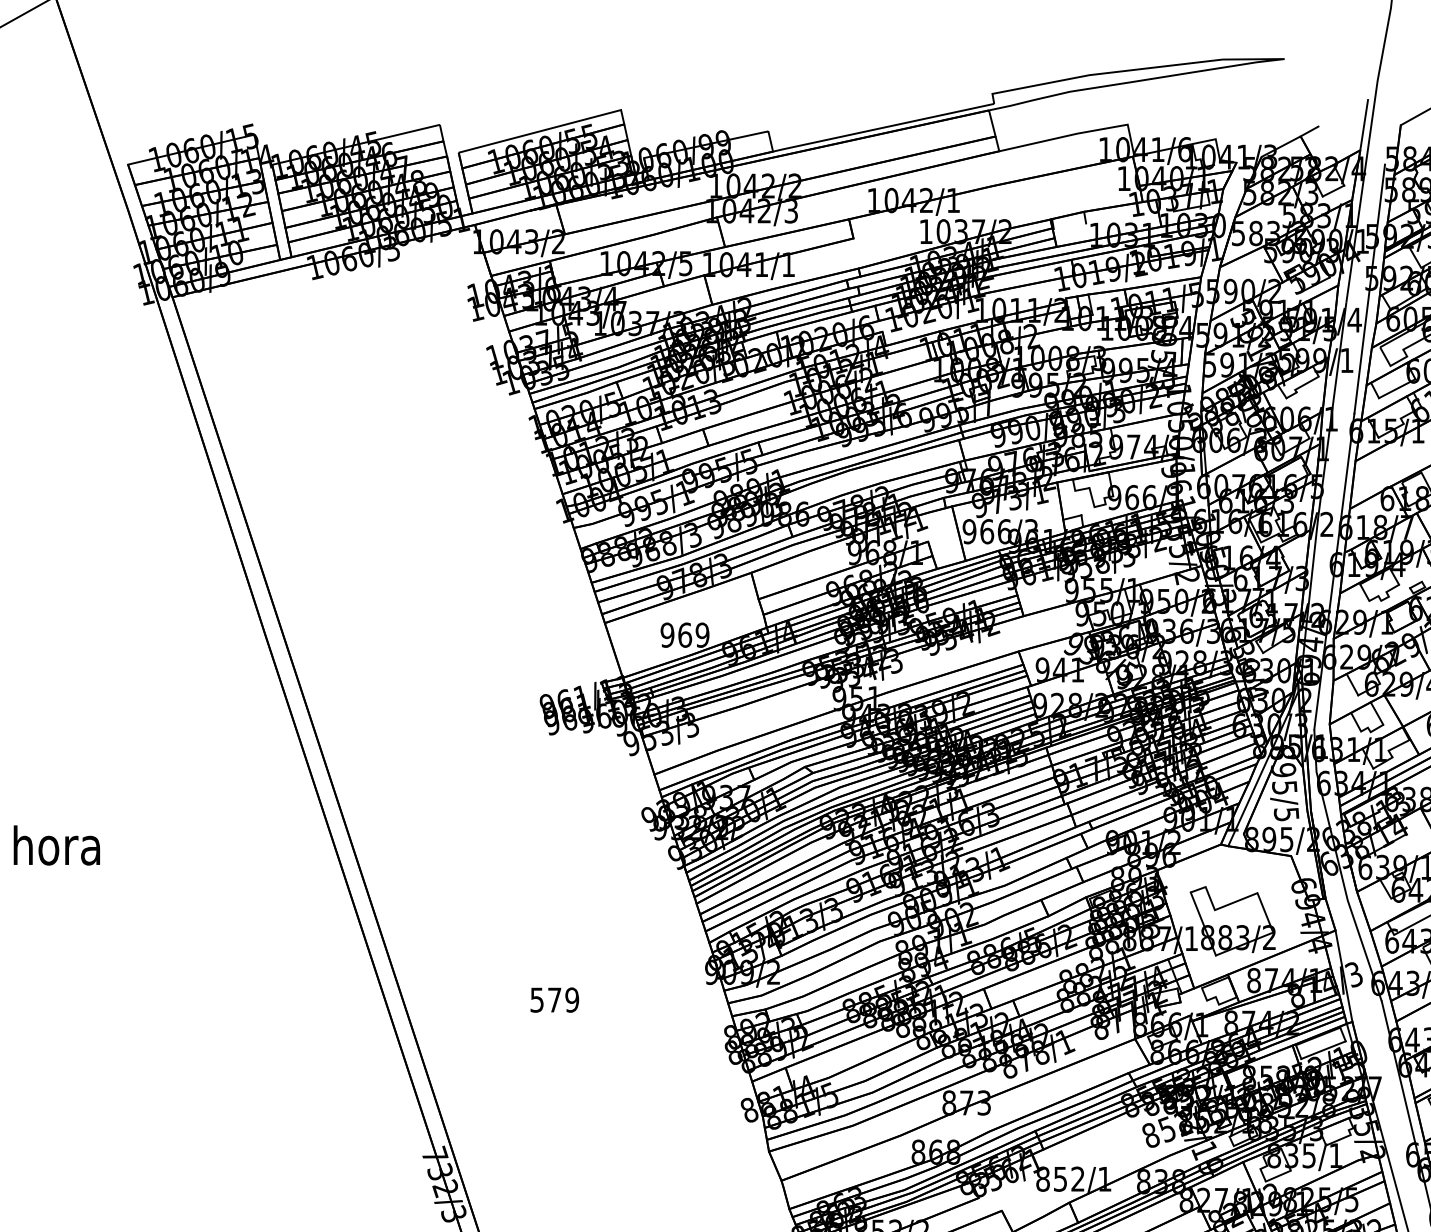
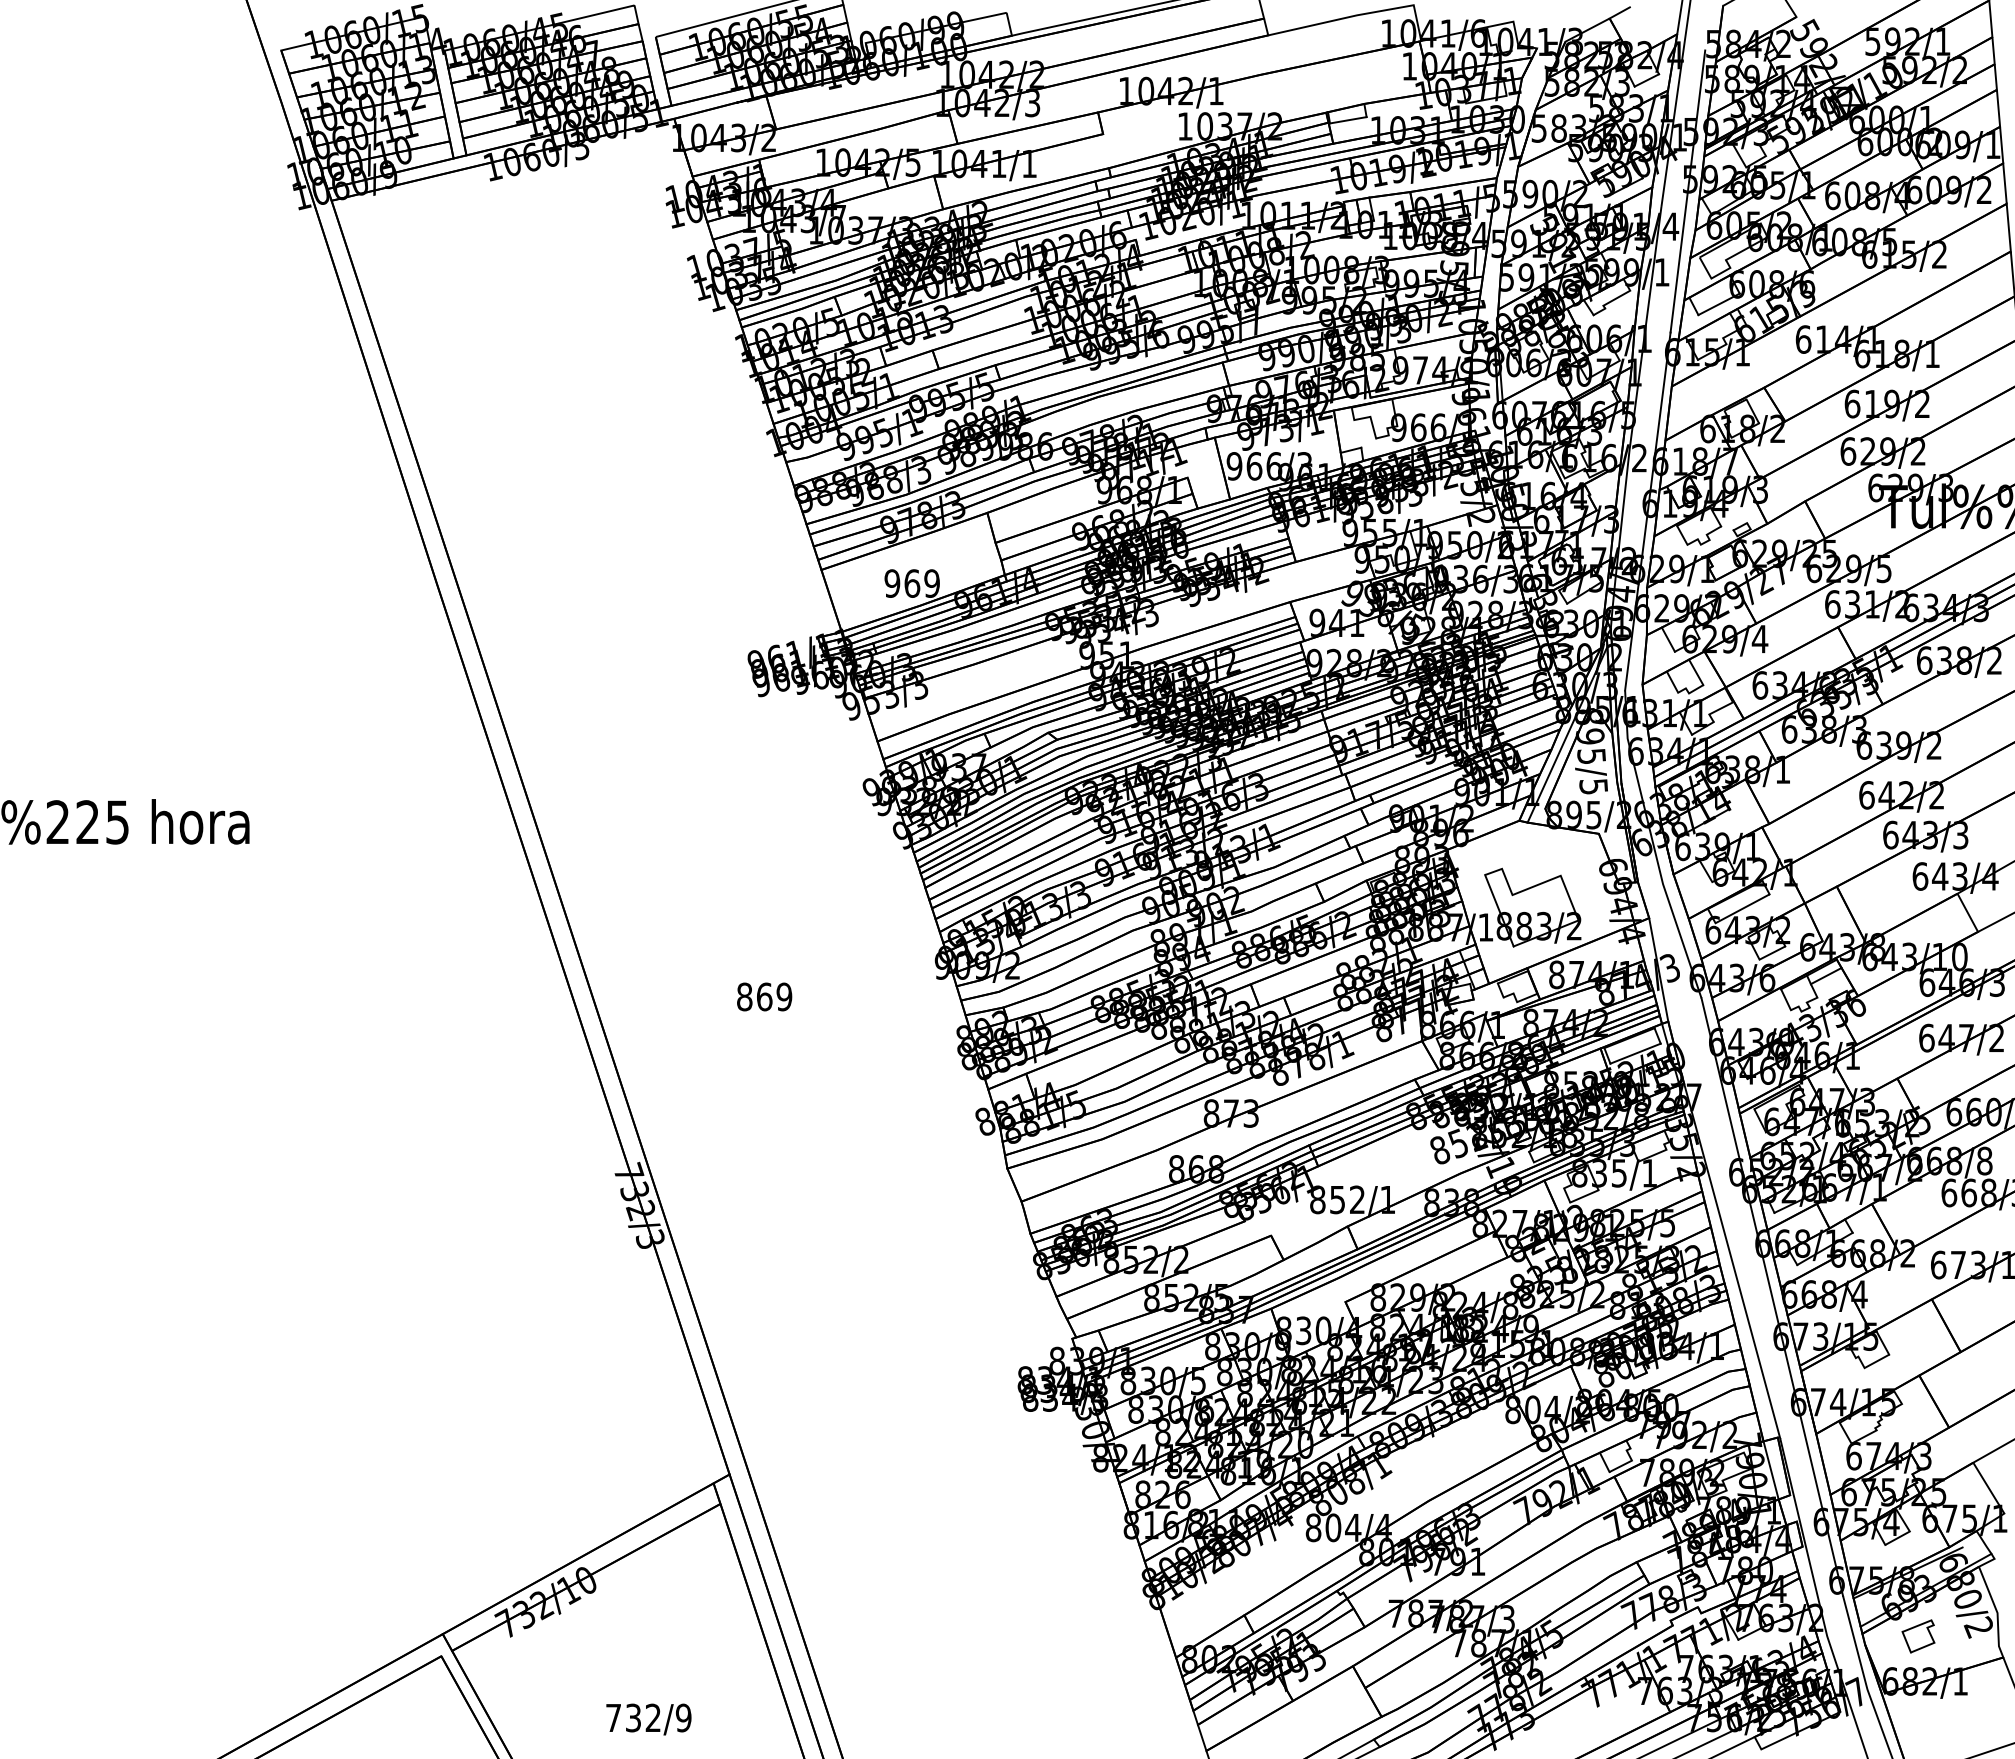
line: (1070, 226) -> (1348, 120), added
text: (545, 999) -> (754, 996), 579 -> 869

